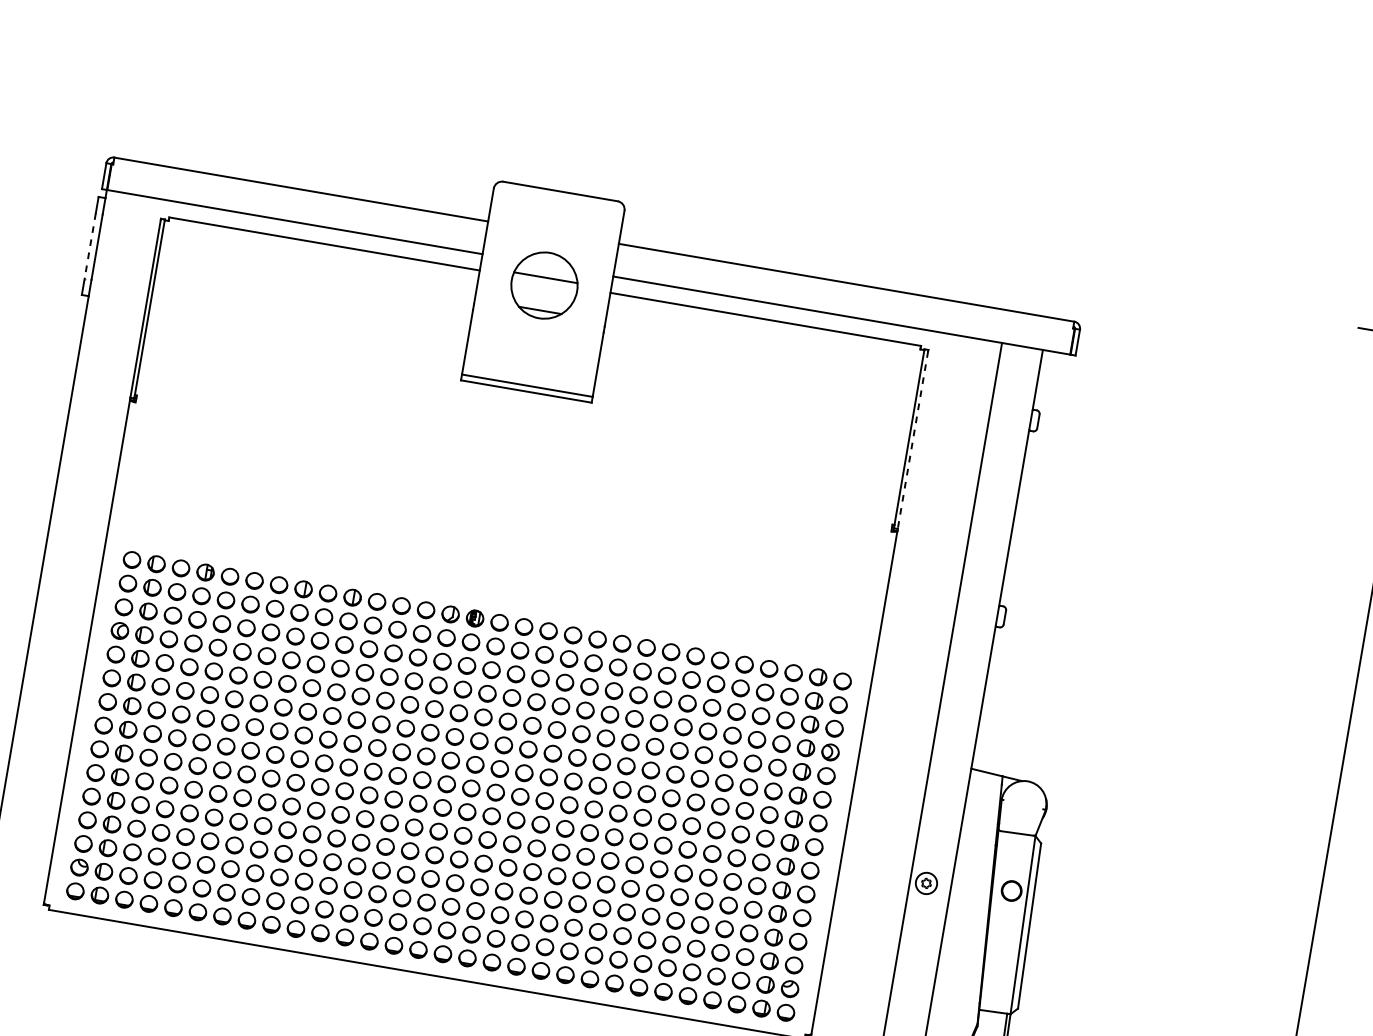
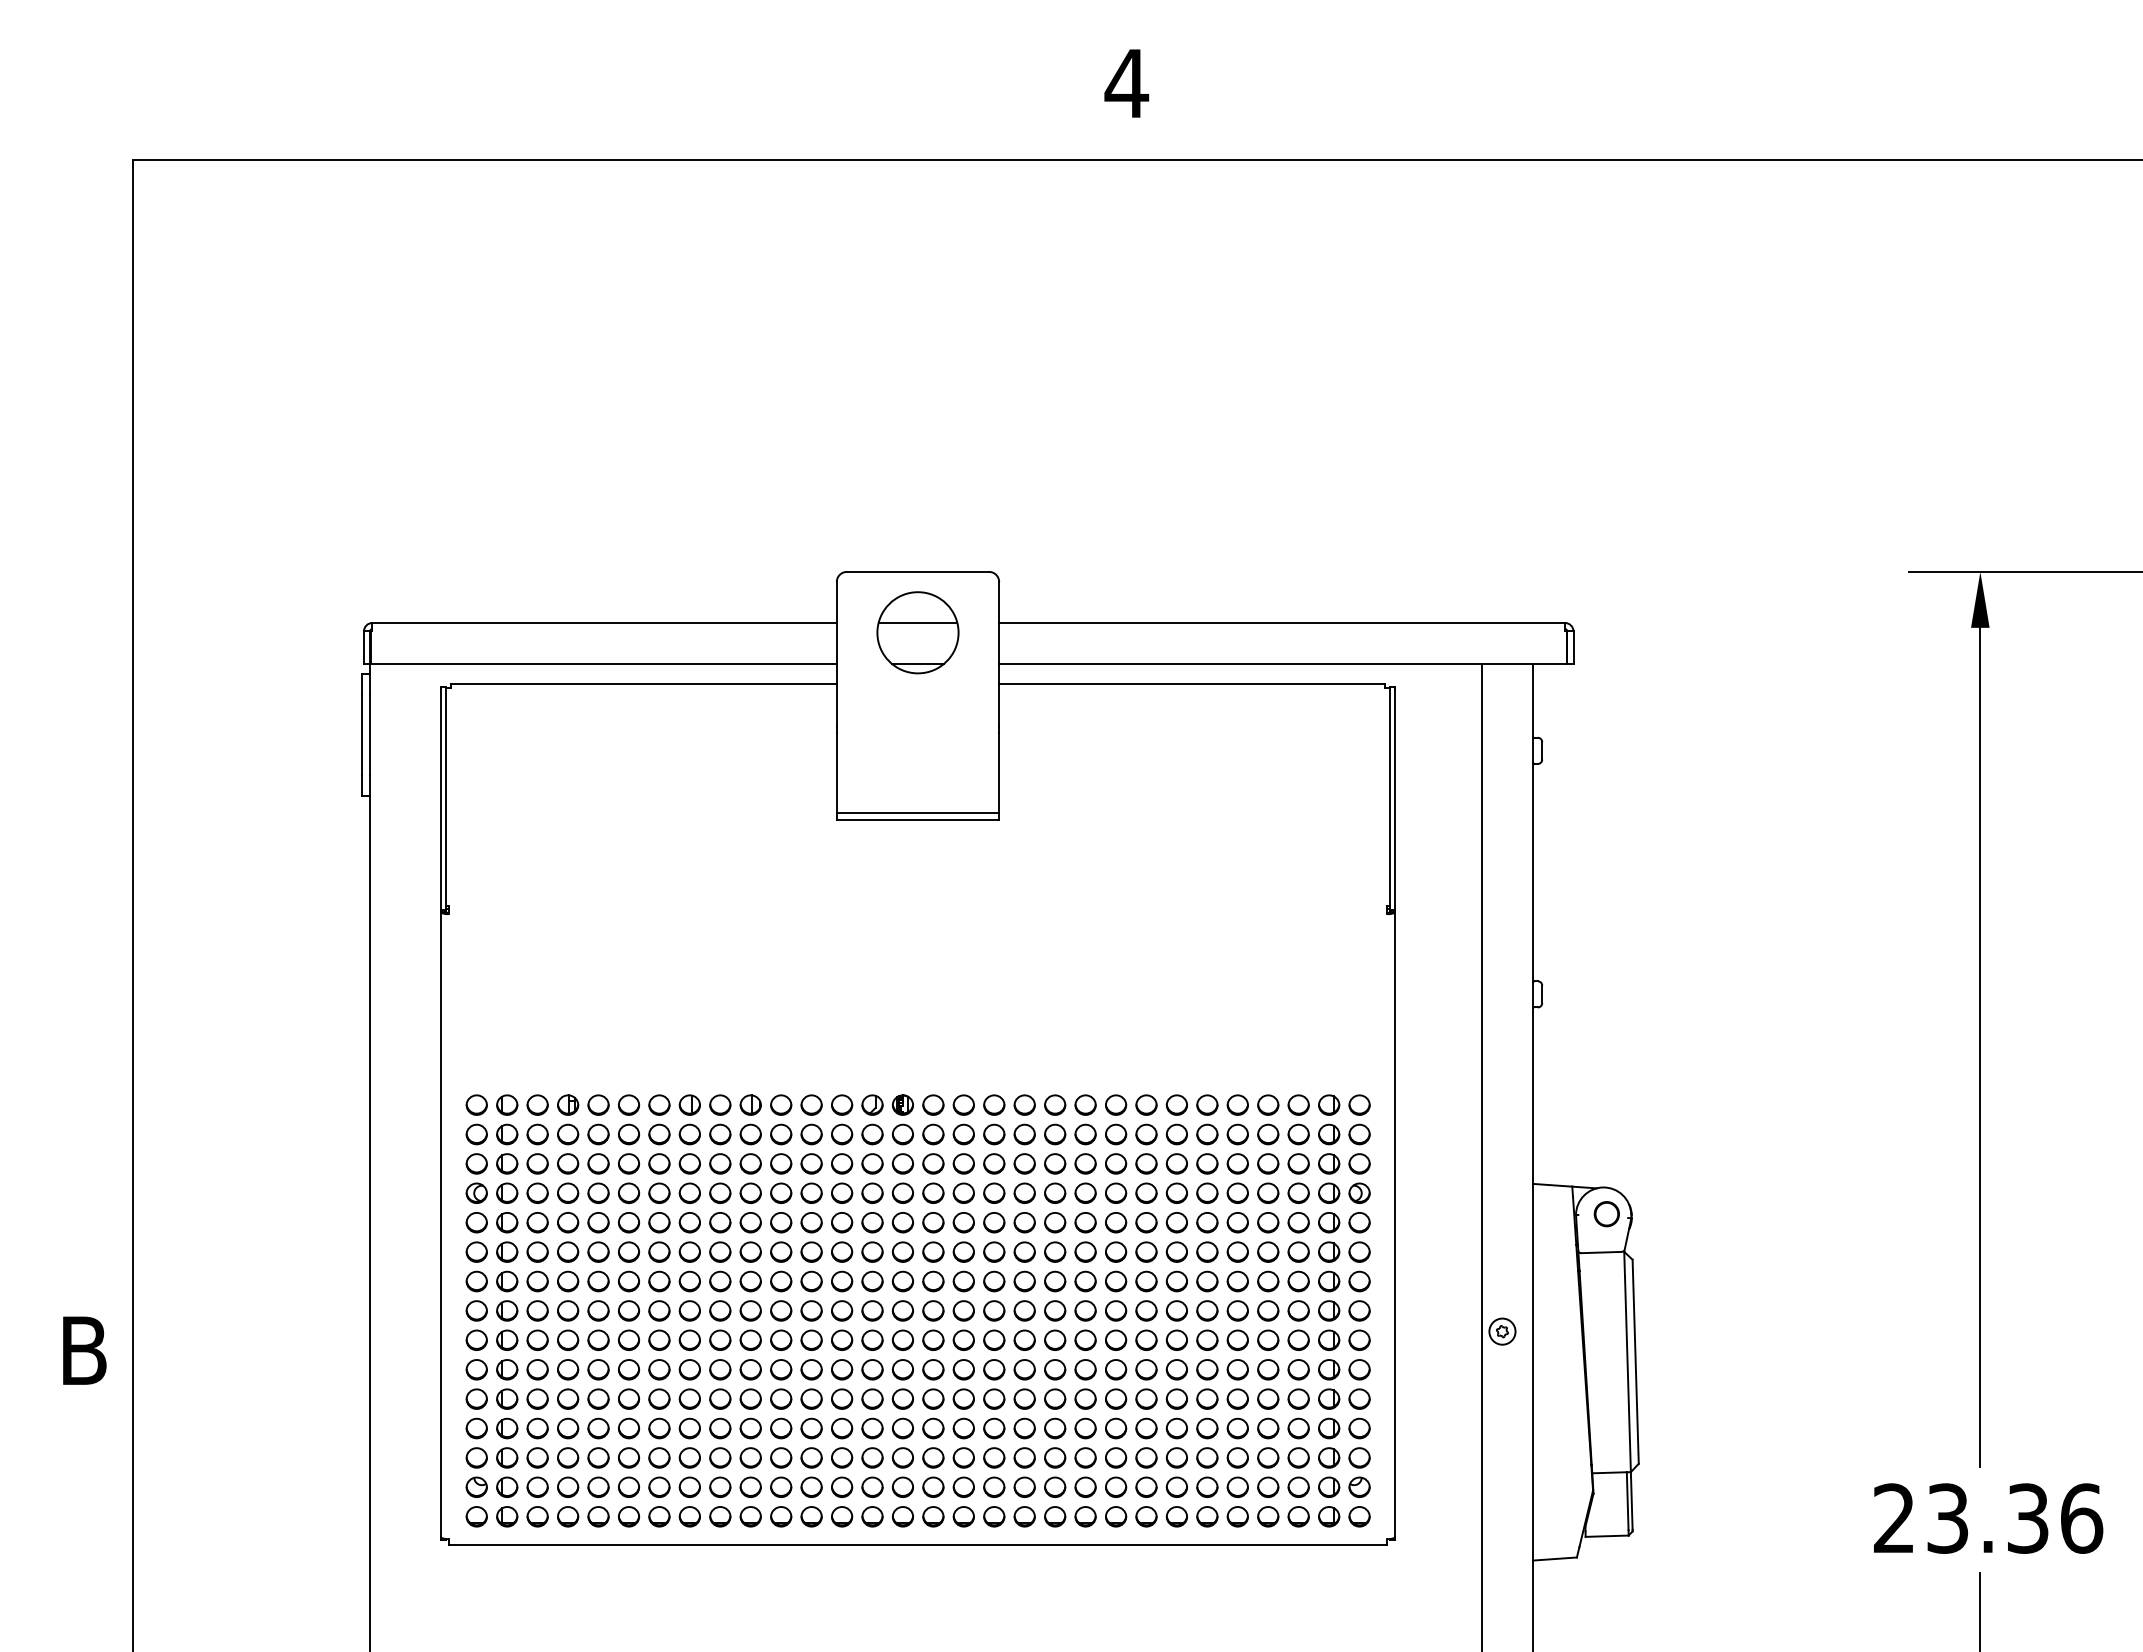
line: (90, 245) -> (361, 734), dashed -> solid
part: (544, 285) -> (917, 632), moved
line: (912, 440) -> (1394, 799), dashed -> solid
circle: (1011, 891) -> (1606, 1214), moved

